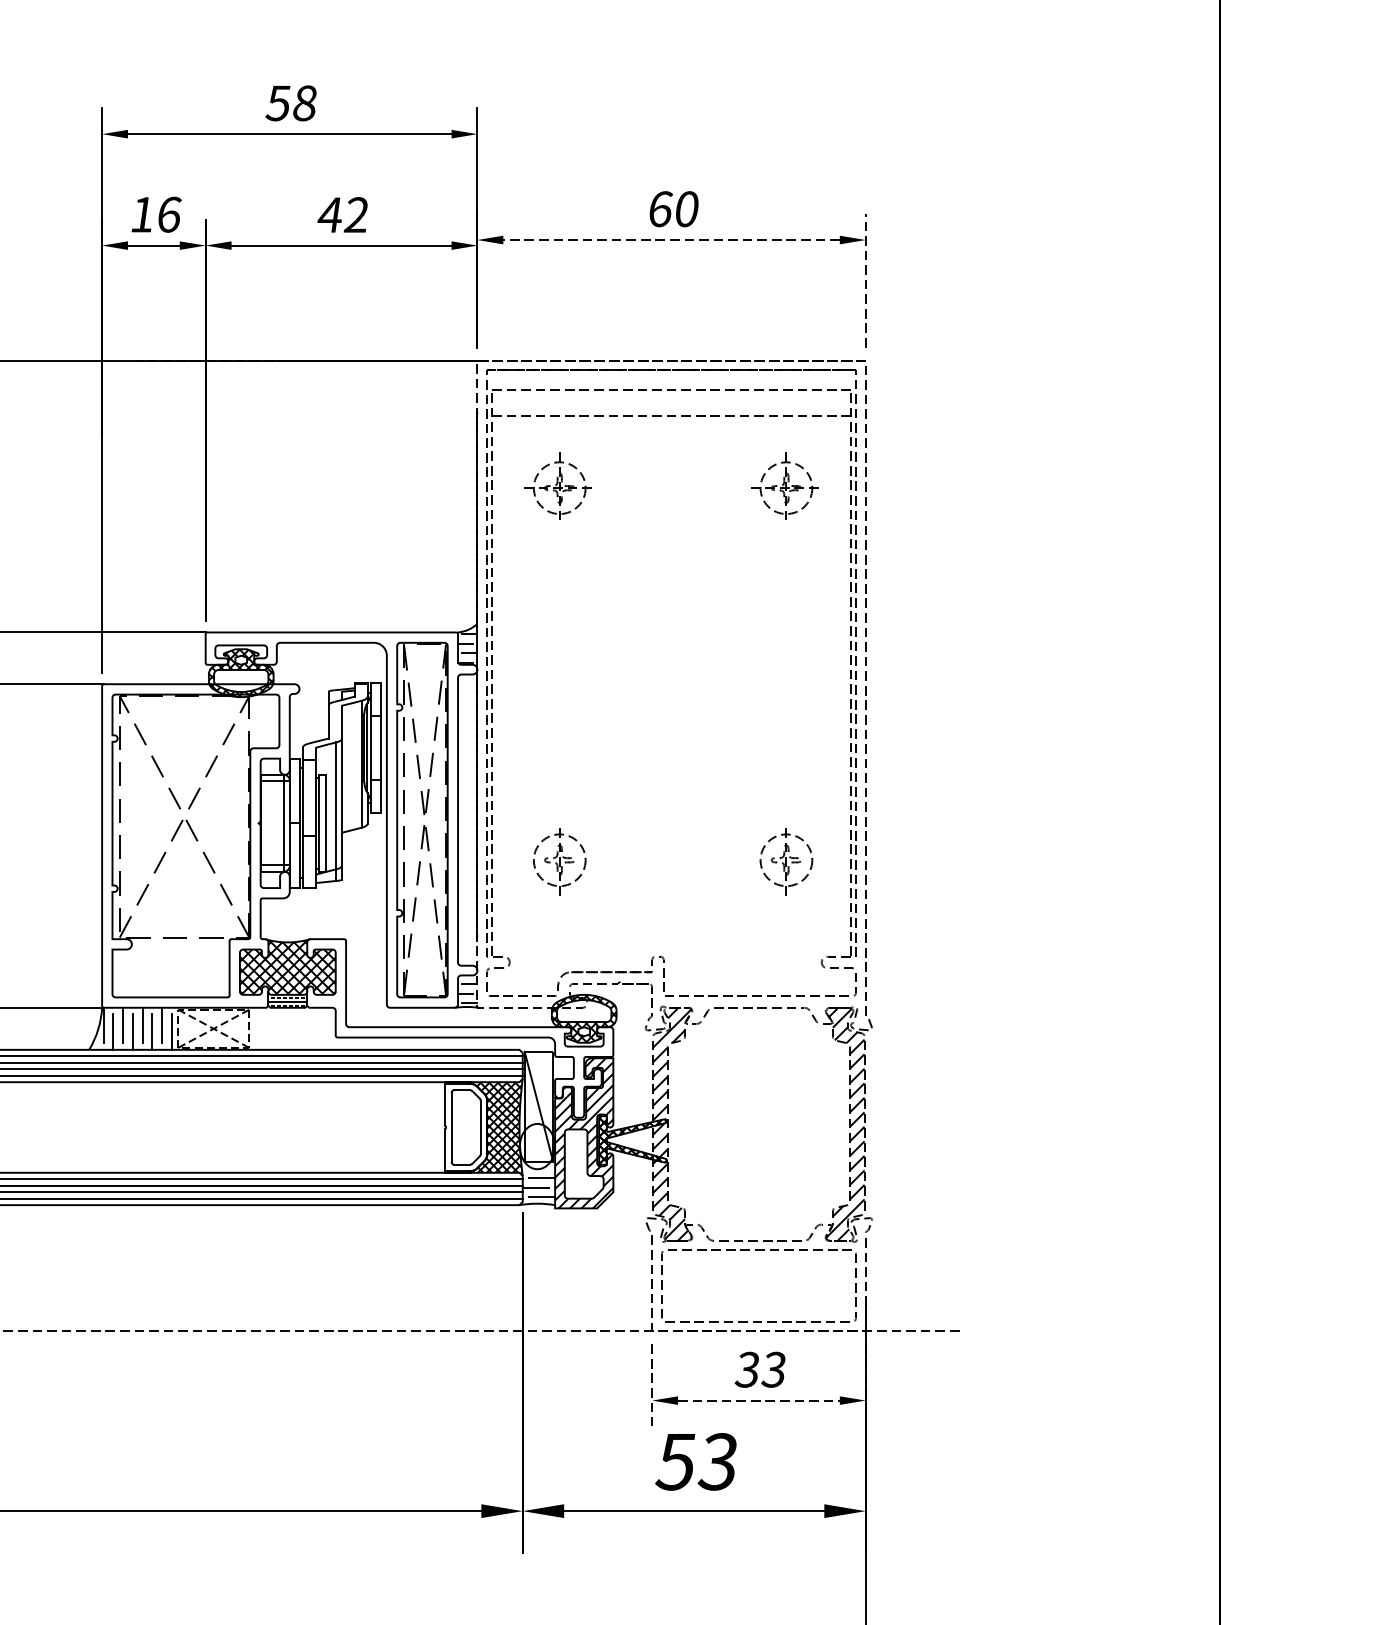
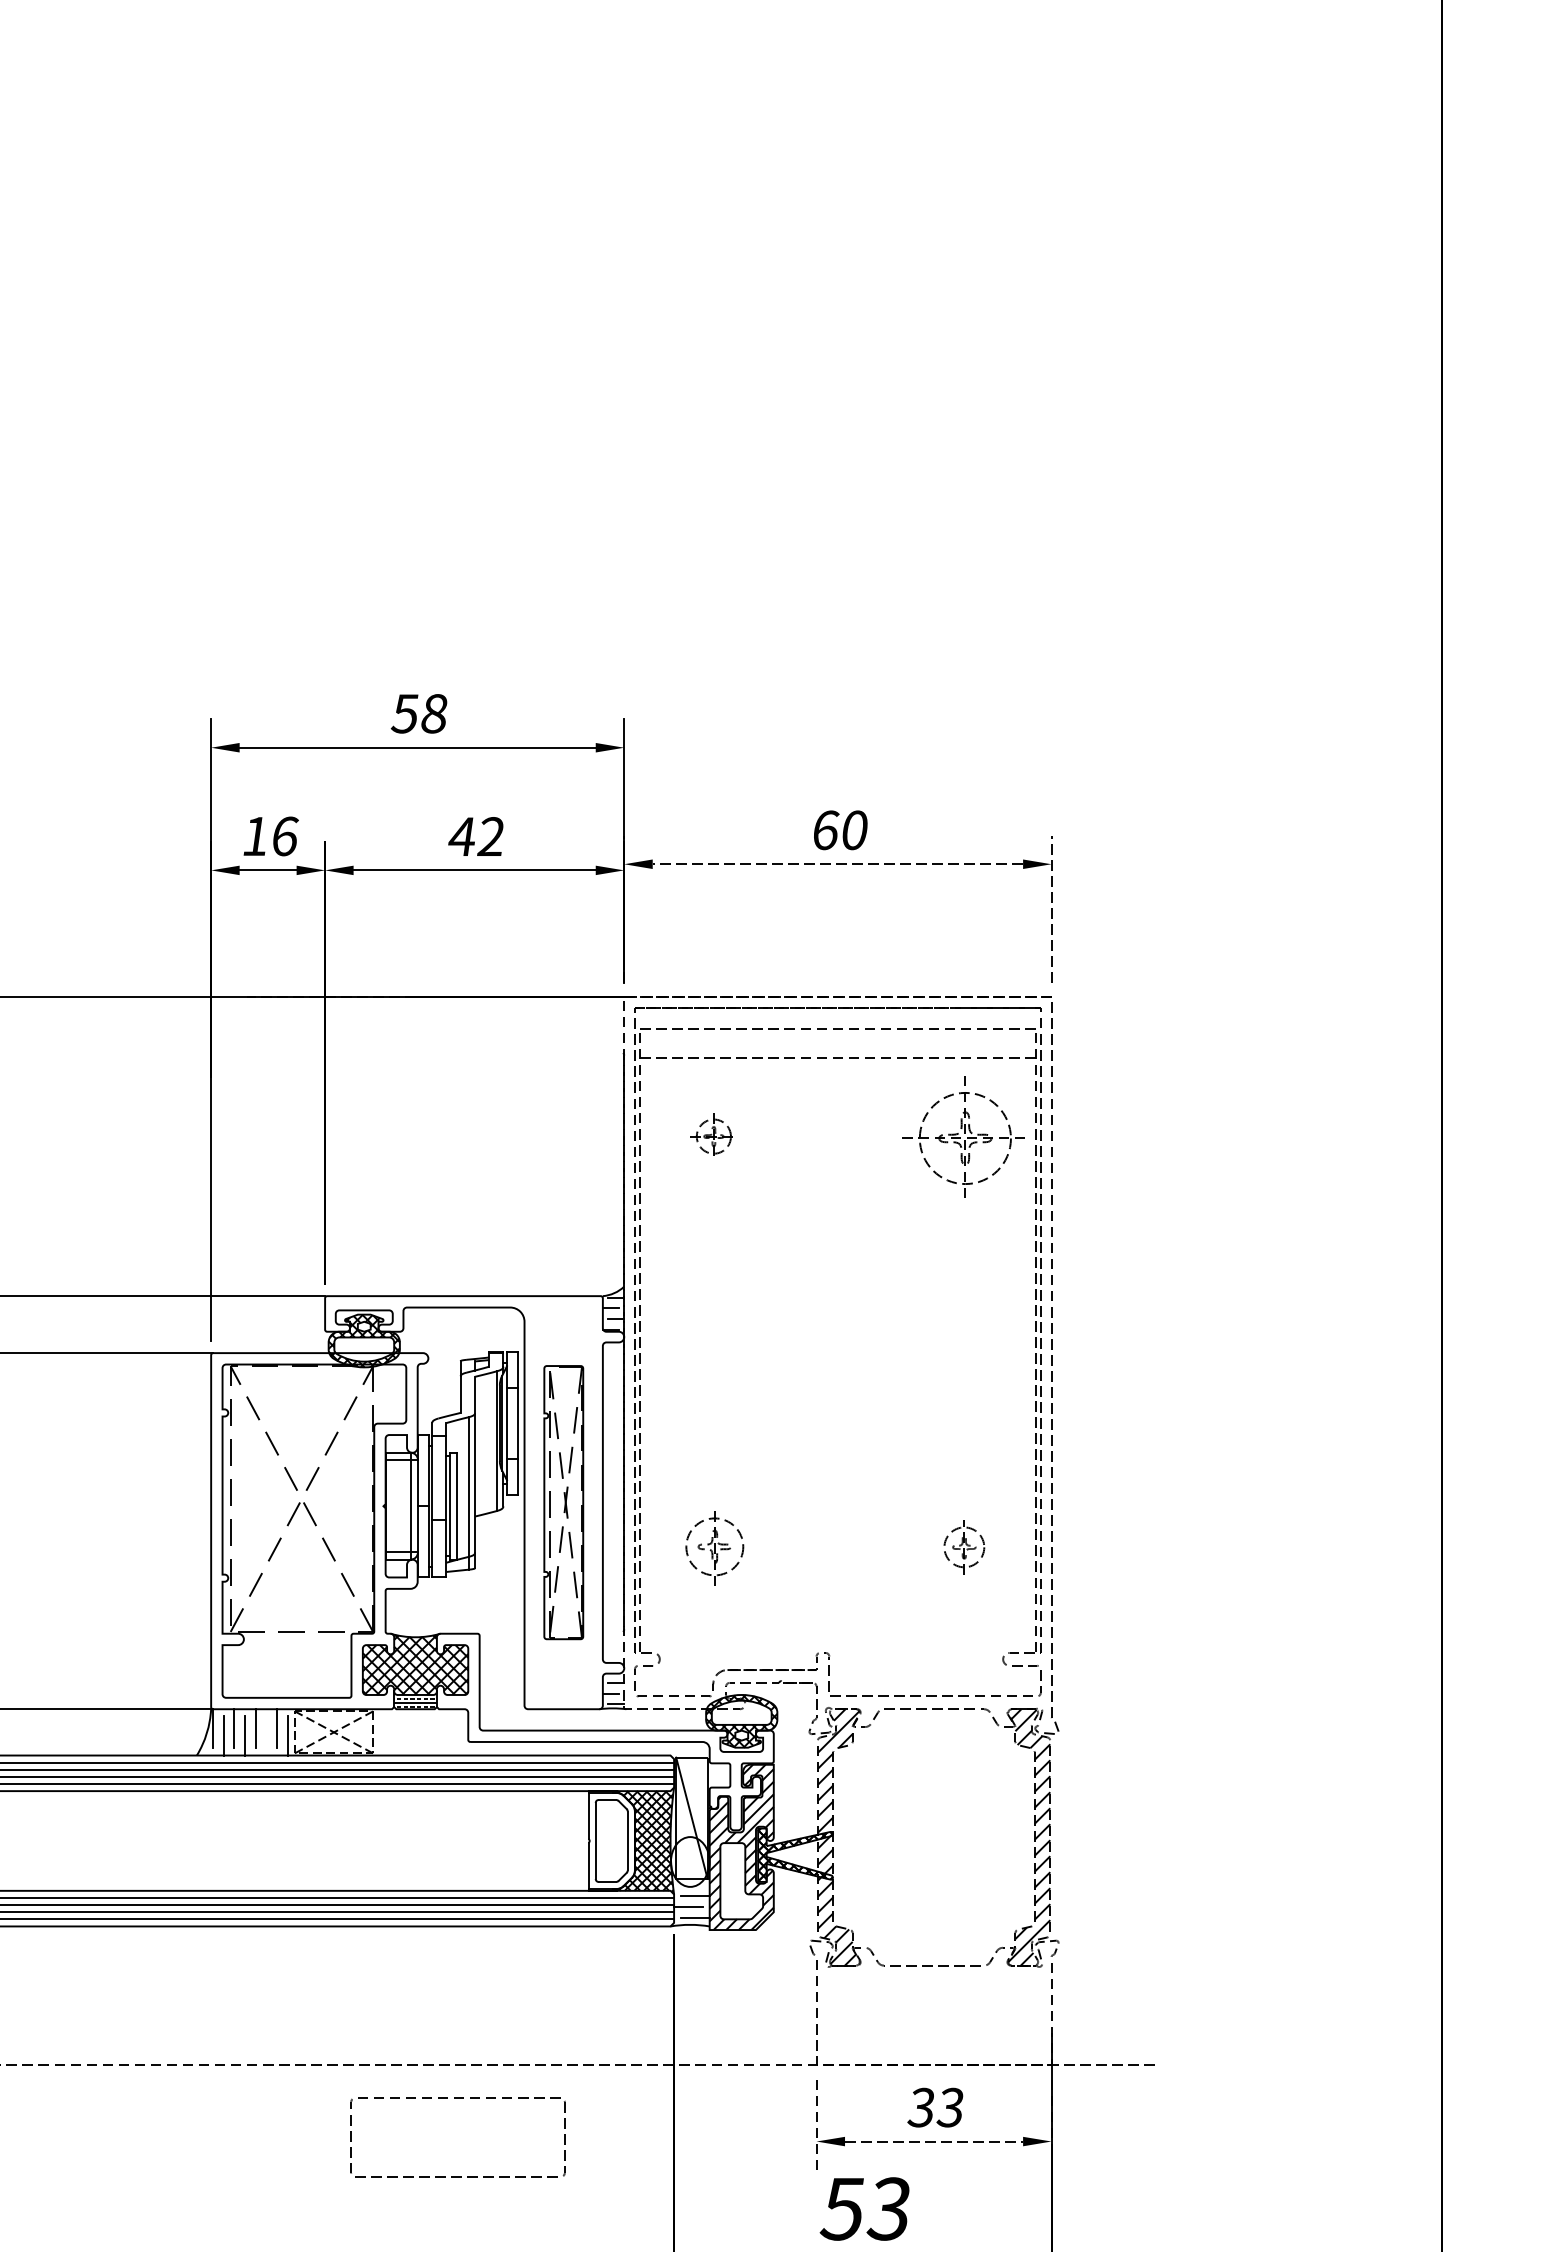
part: (557, 486) -> (712, 1135), size x0.6
part: (784, 486) -> (962, 1135), size x1.6
part: (422, 819) -> (563, 1502), size x0.7
part: (786, 861) -> (964, 1548), size x0.7
line: (152, 1031) -> (266, 1735), removed
part: (758, 1250) -> (457, 2098), moved

